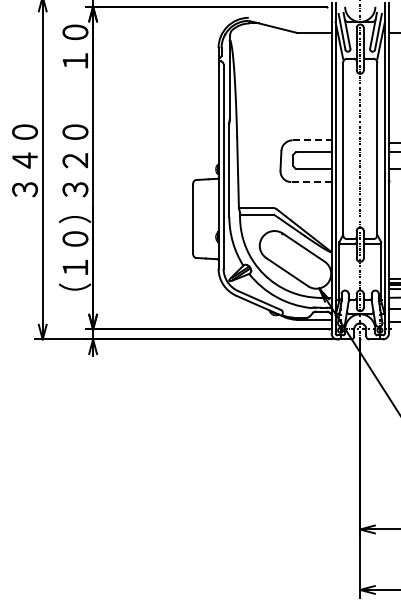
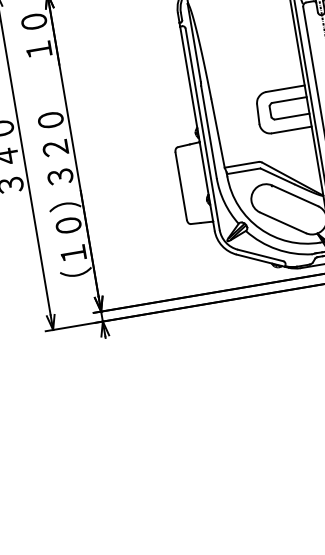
line: (312, 140) -> (285, 88), dashed -> solid
line: (310, 182) -> (291, 130), dashed -> solid

